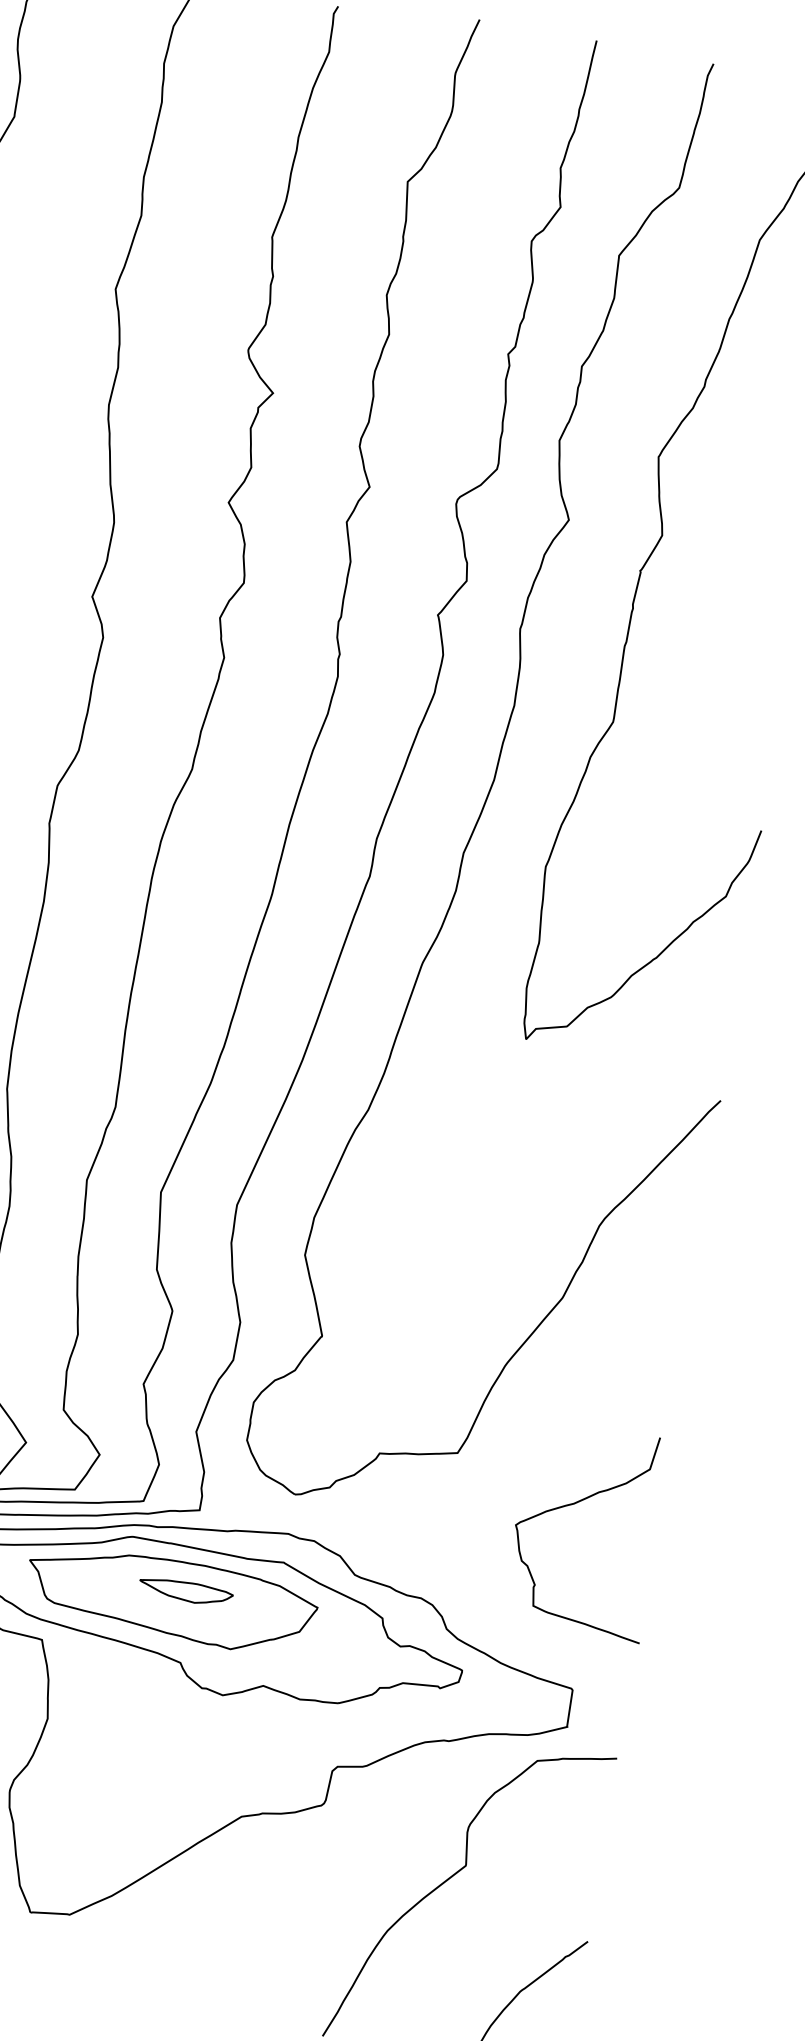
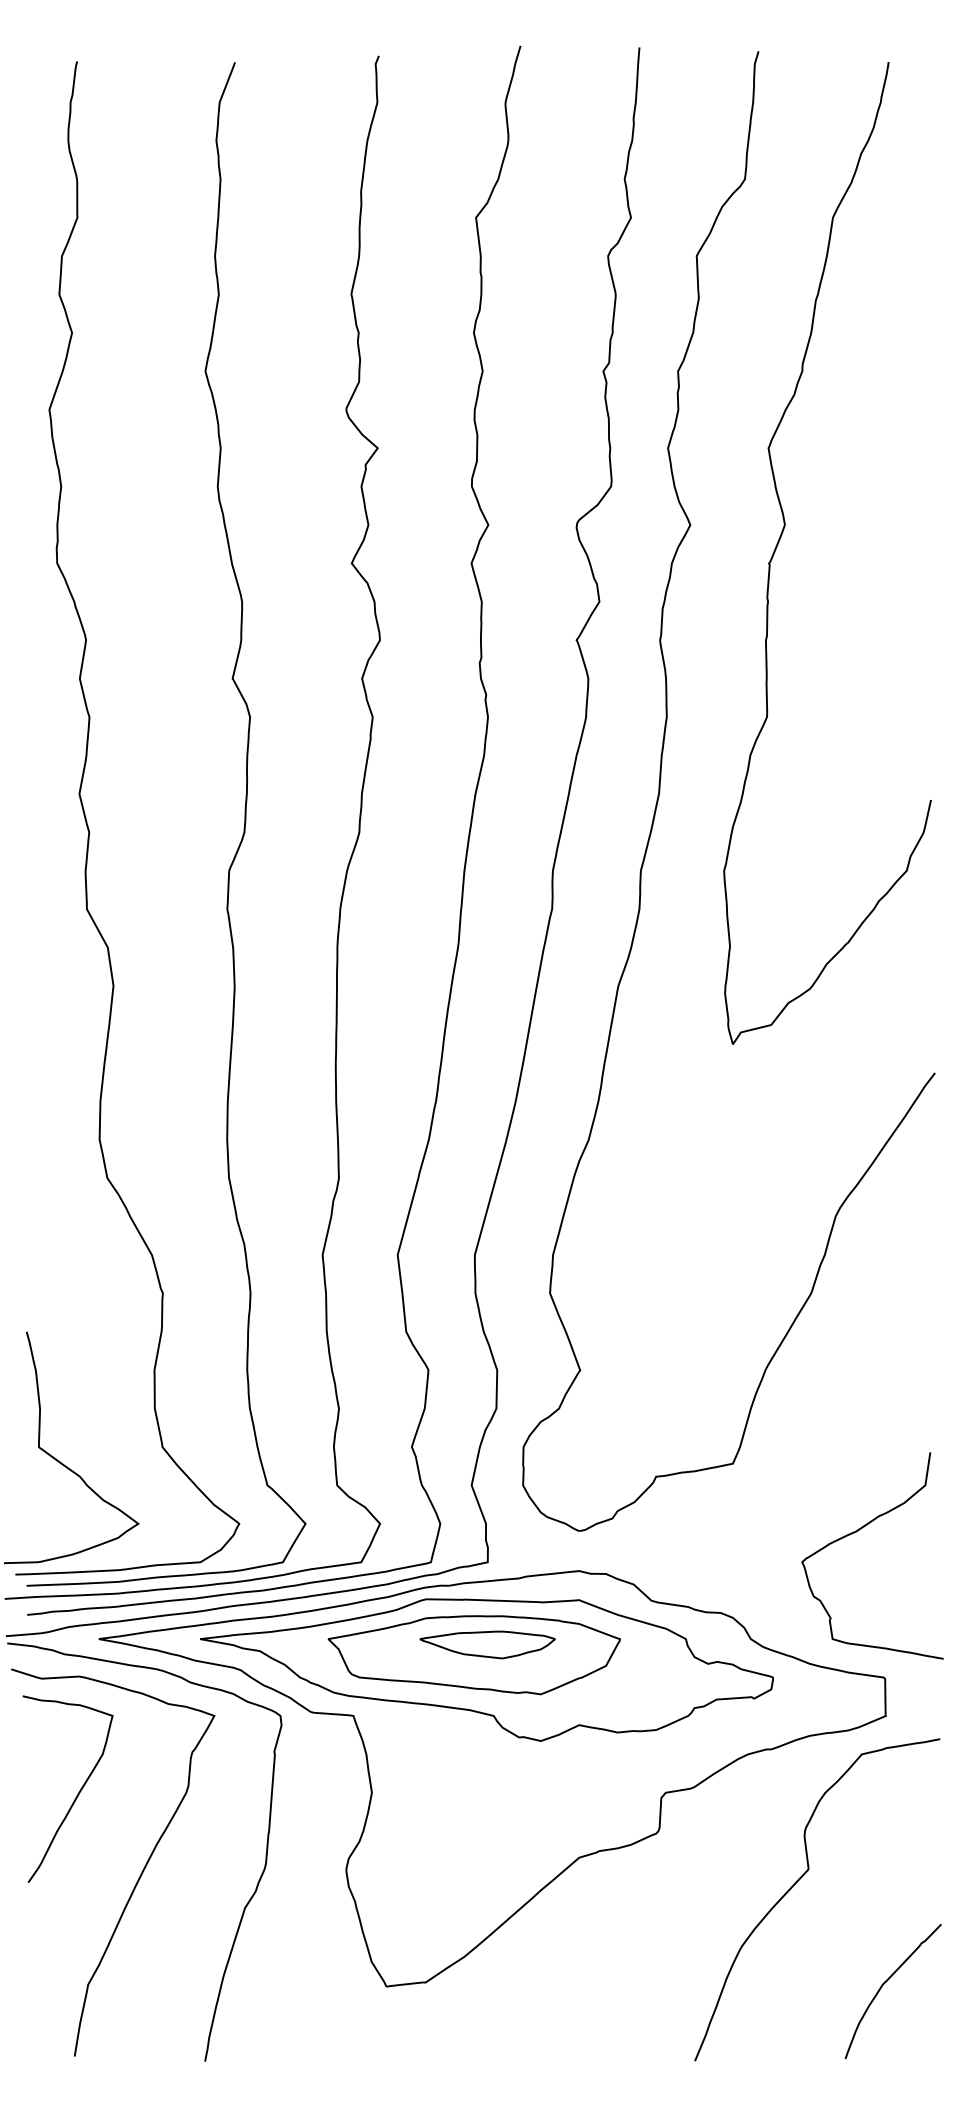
curve: (576, 1503) -> (858, 1531), moved
part: (185, 1591) -> (487, 1644), size x1.43

